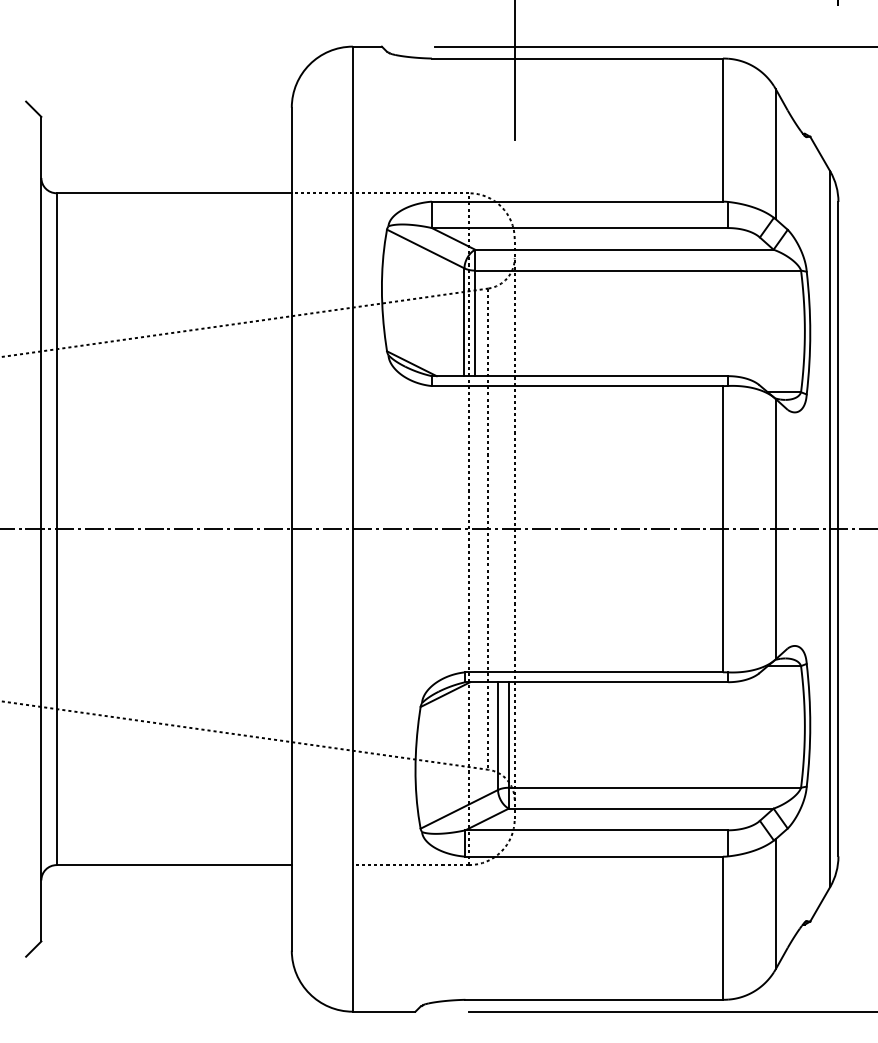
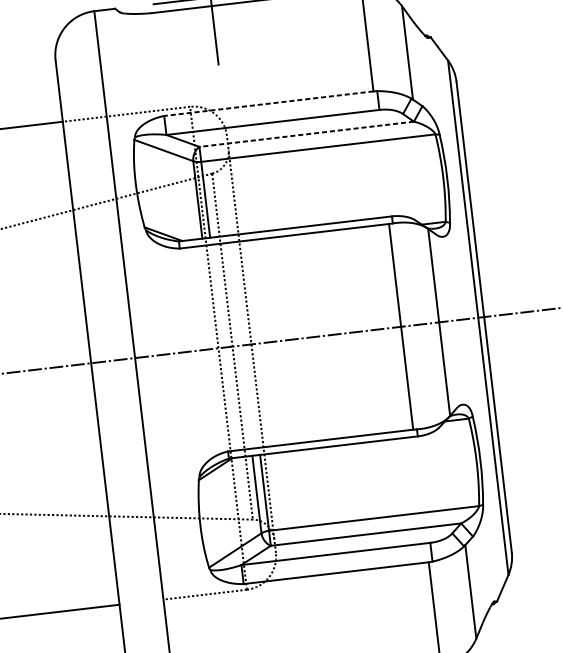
line: (577, 201) -> (268, 103), solid -> dashed
line: (623, 249) -> (306, 134), solid -> dashed

